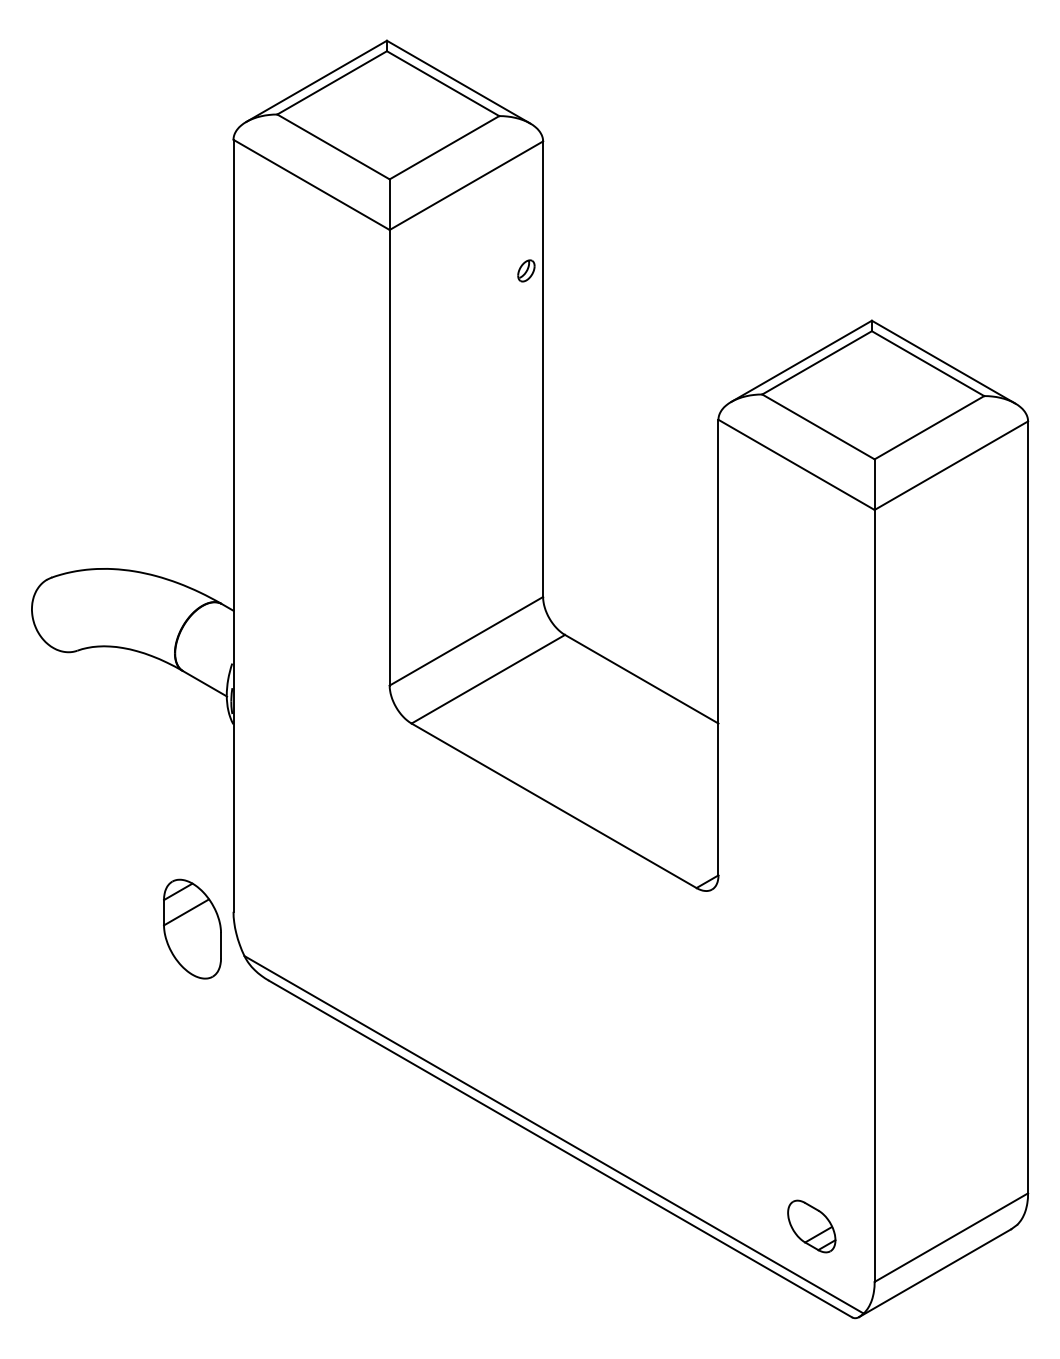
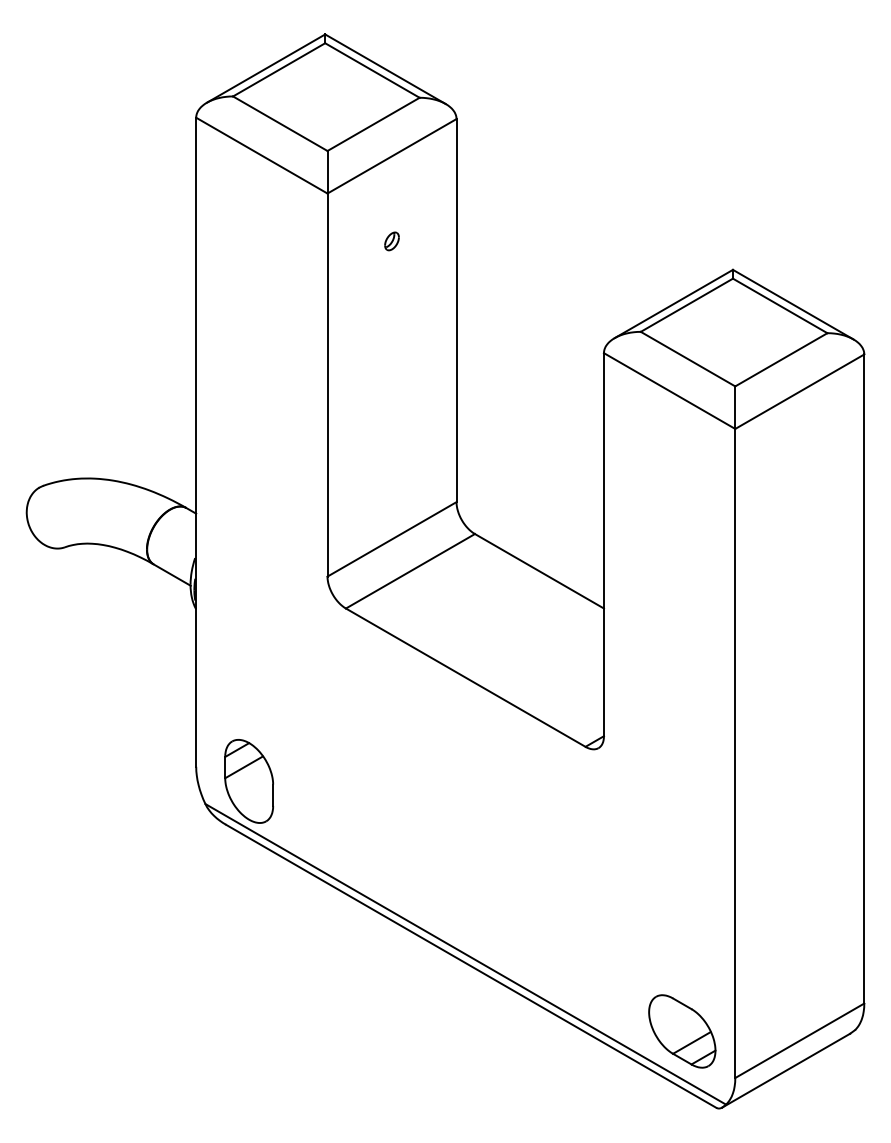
part: (526, 270) -> (392, 241), moved
part: (192, 928) -> (249, 780), moved
part: (811, 1226) -> (682, 1031), size x1.67

